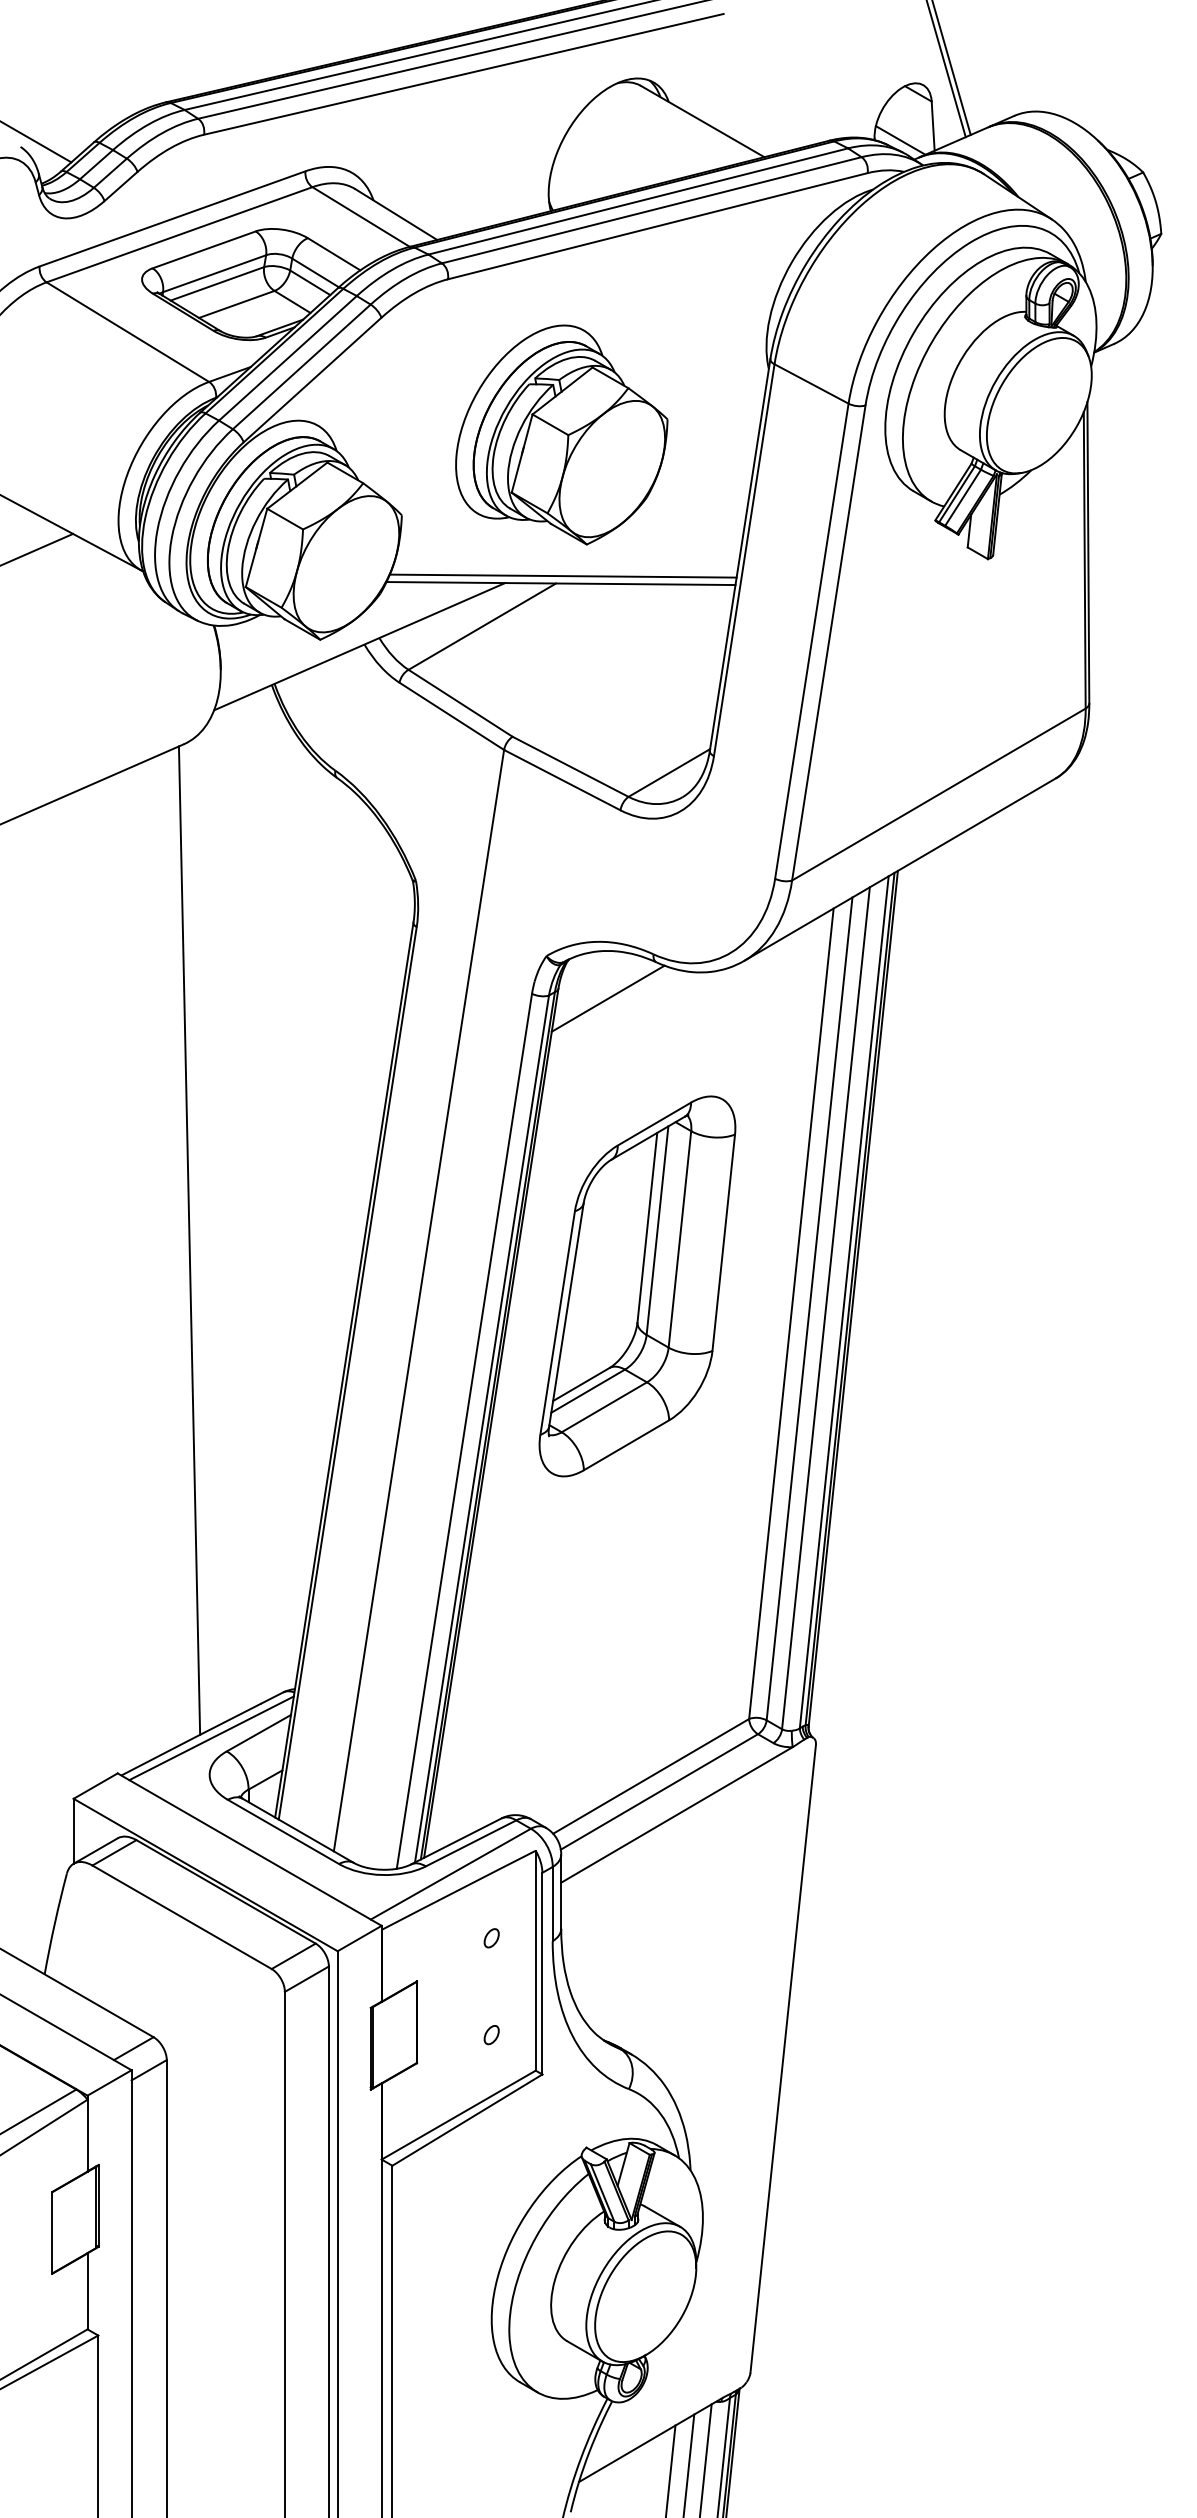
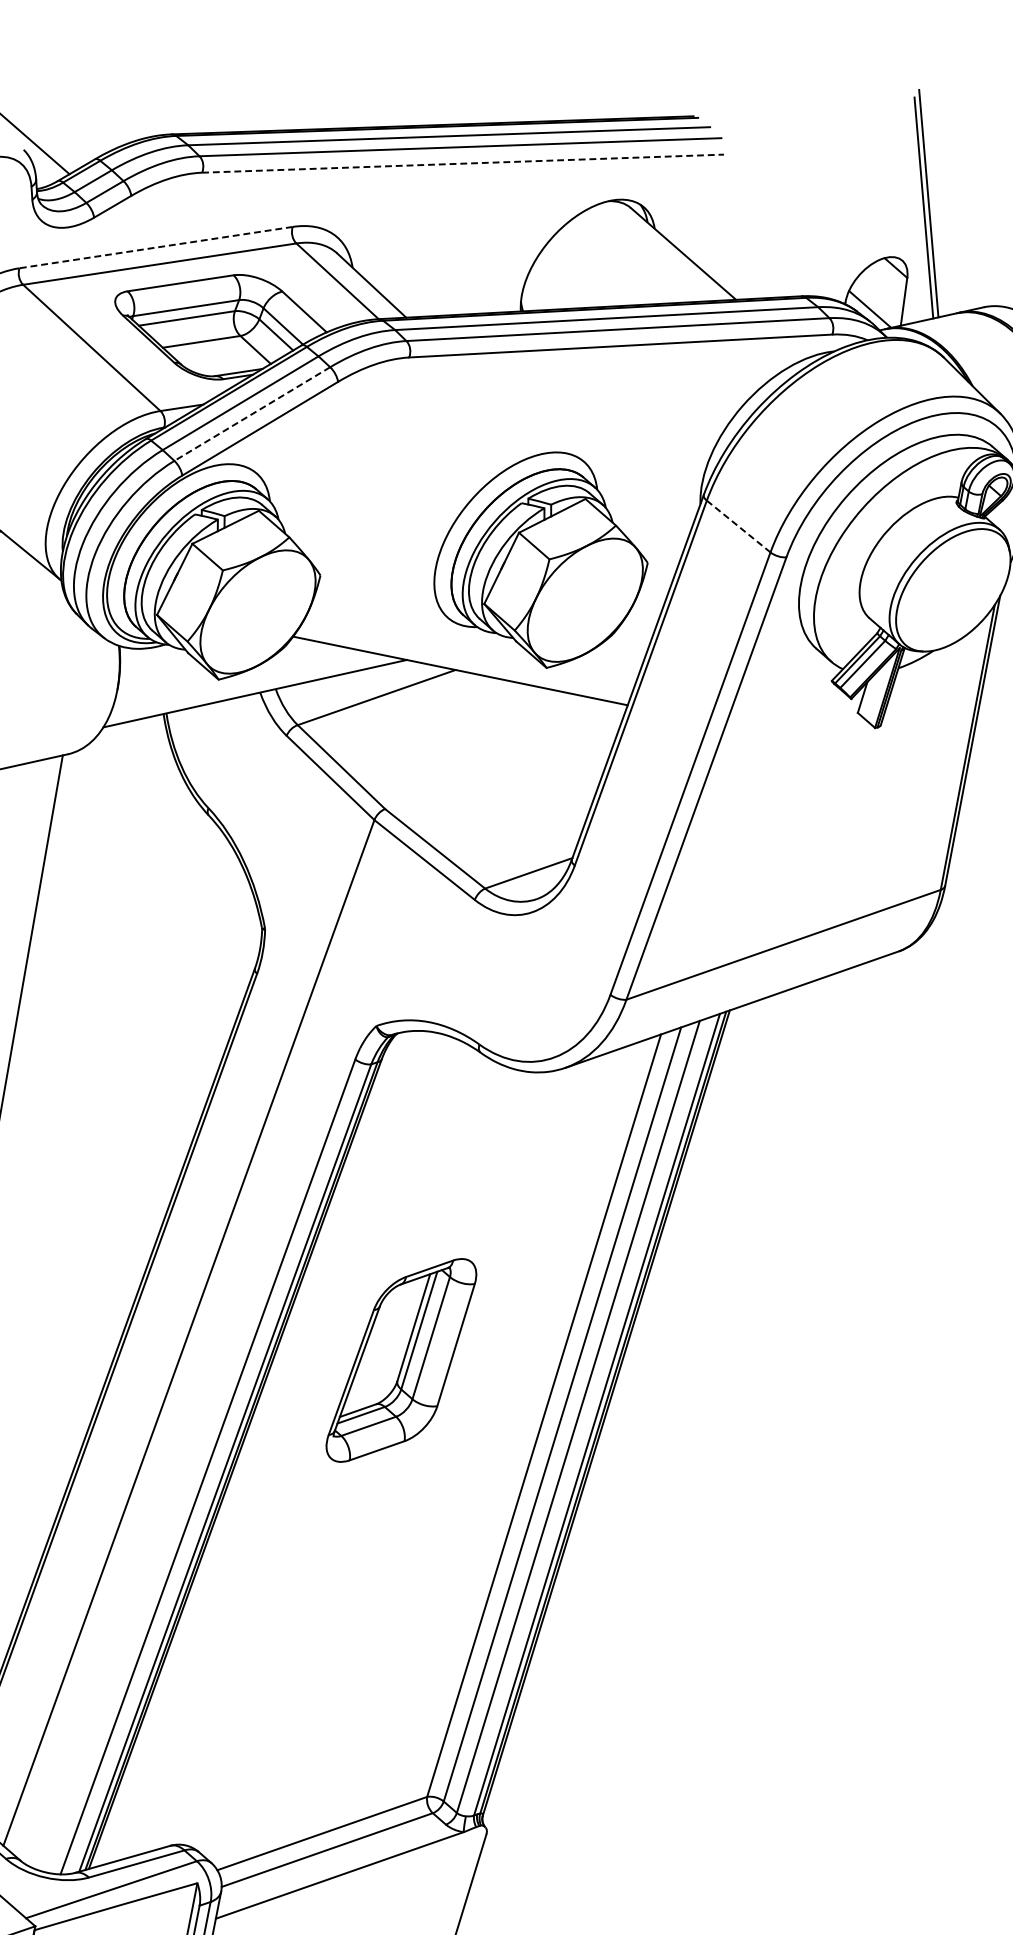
line: (463, 74) -> (462, 163), solid -> dashed
line: (172, 219) -> (155, 248), solid -> dashed
line: (301, 366) -> (252, 413), solid -> dashed
line: (811, 383) -> (738, 526), solid -> dashed
part: (561, 434) -> (543, 557), moved
line: (562, 575) -> (463, 663), removed
line: (607, 998) -> (426, 1078), removed
part: (637, 1286) -> (401, 1360), size x0.6

